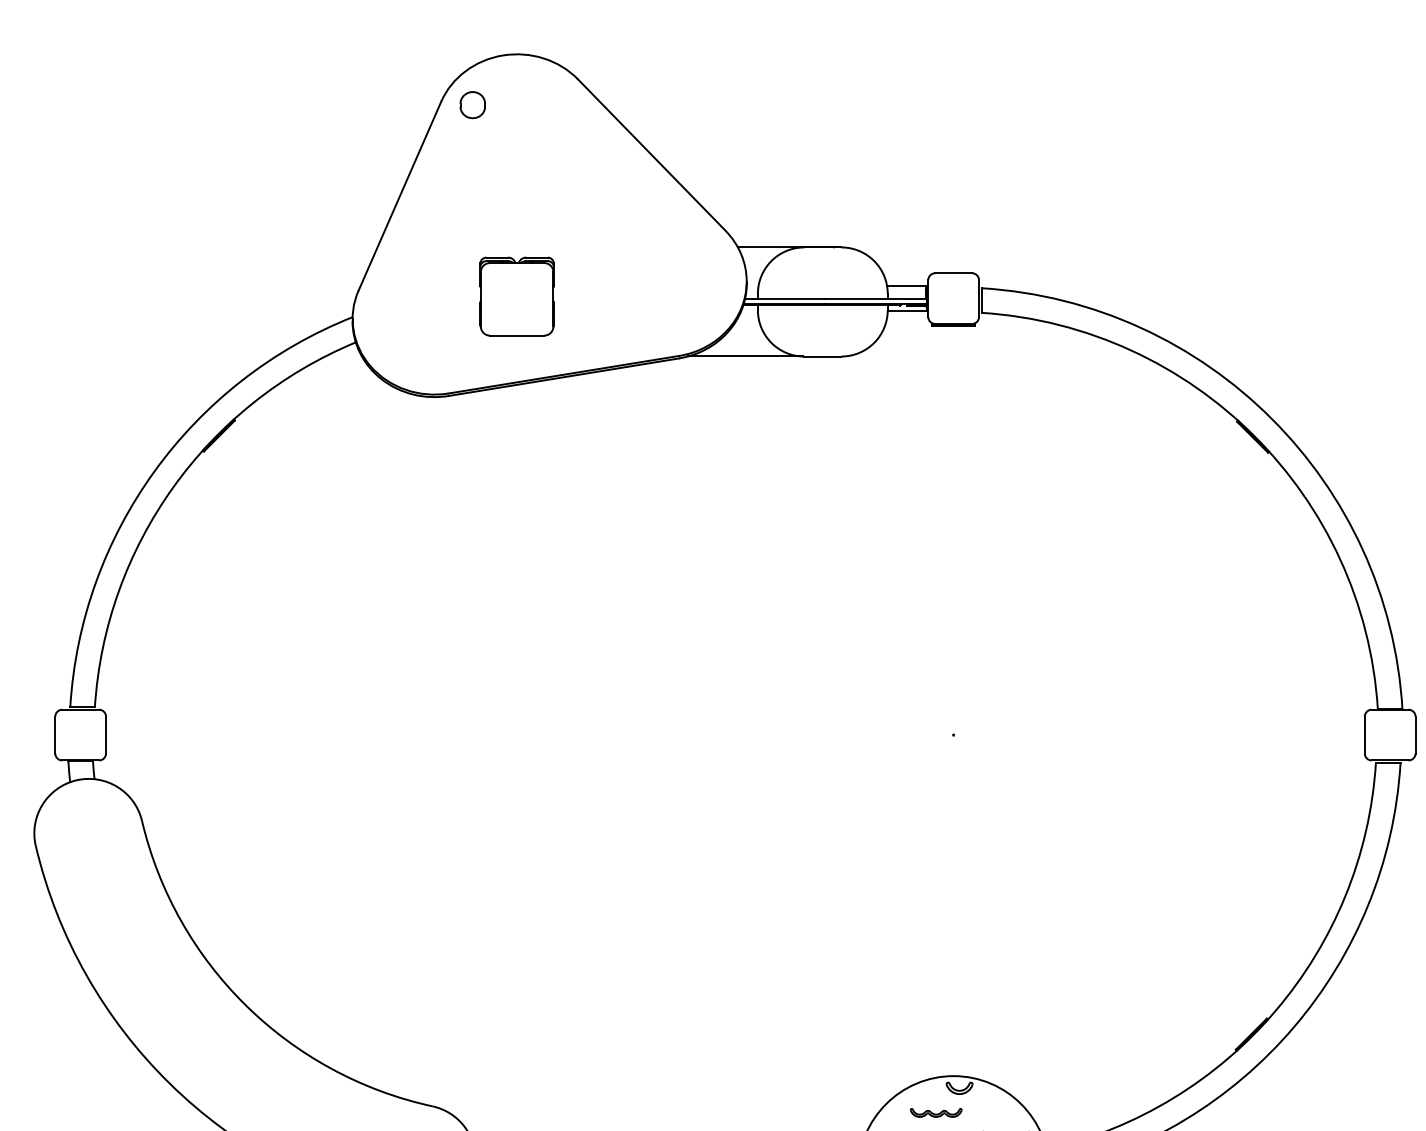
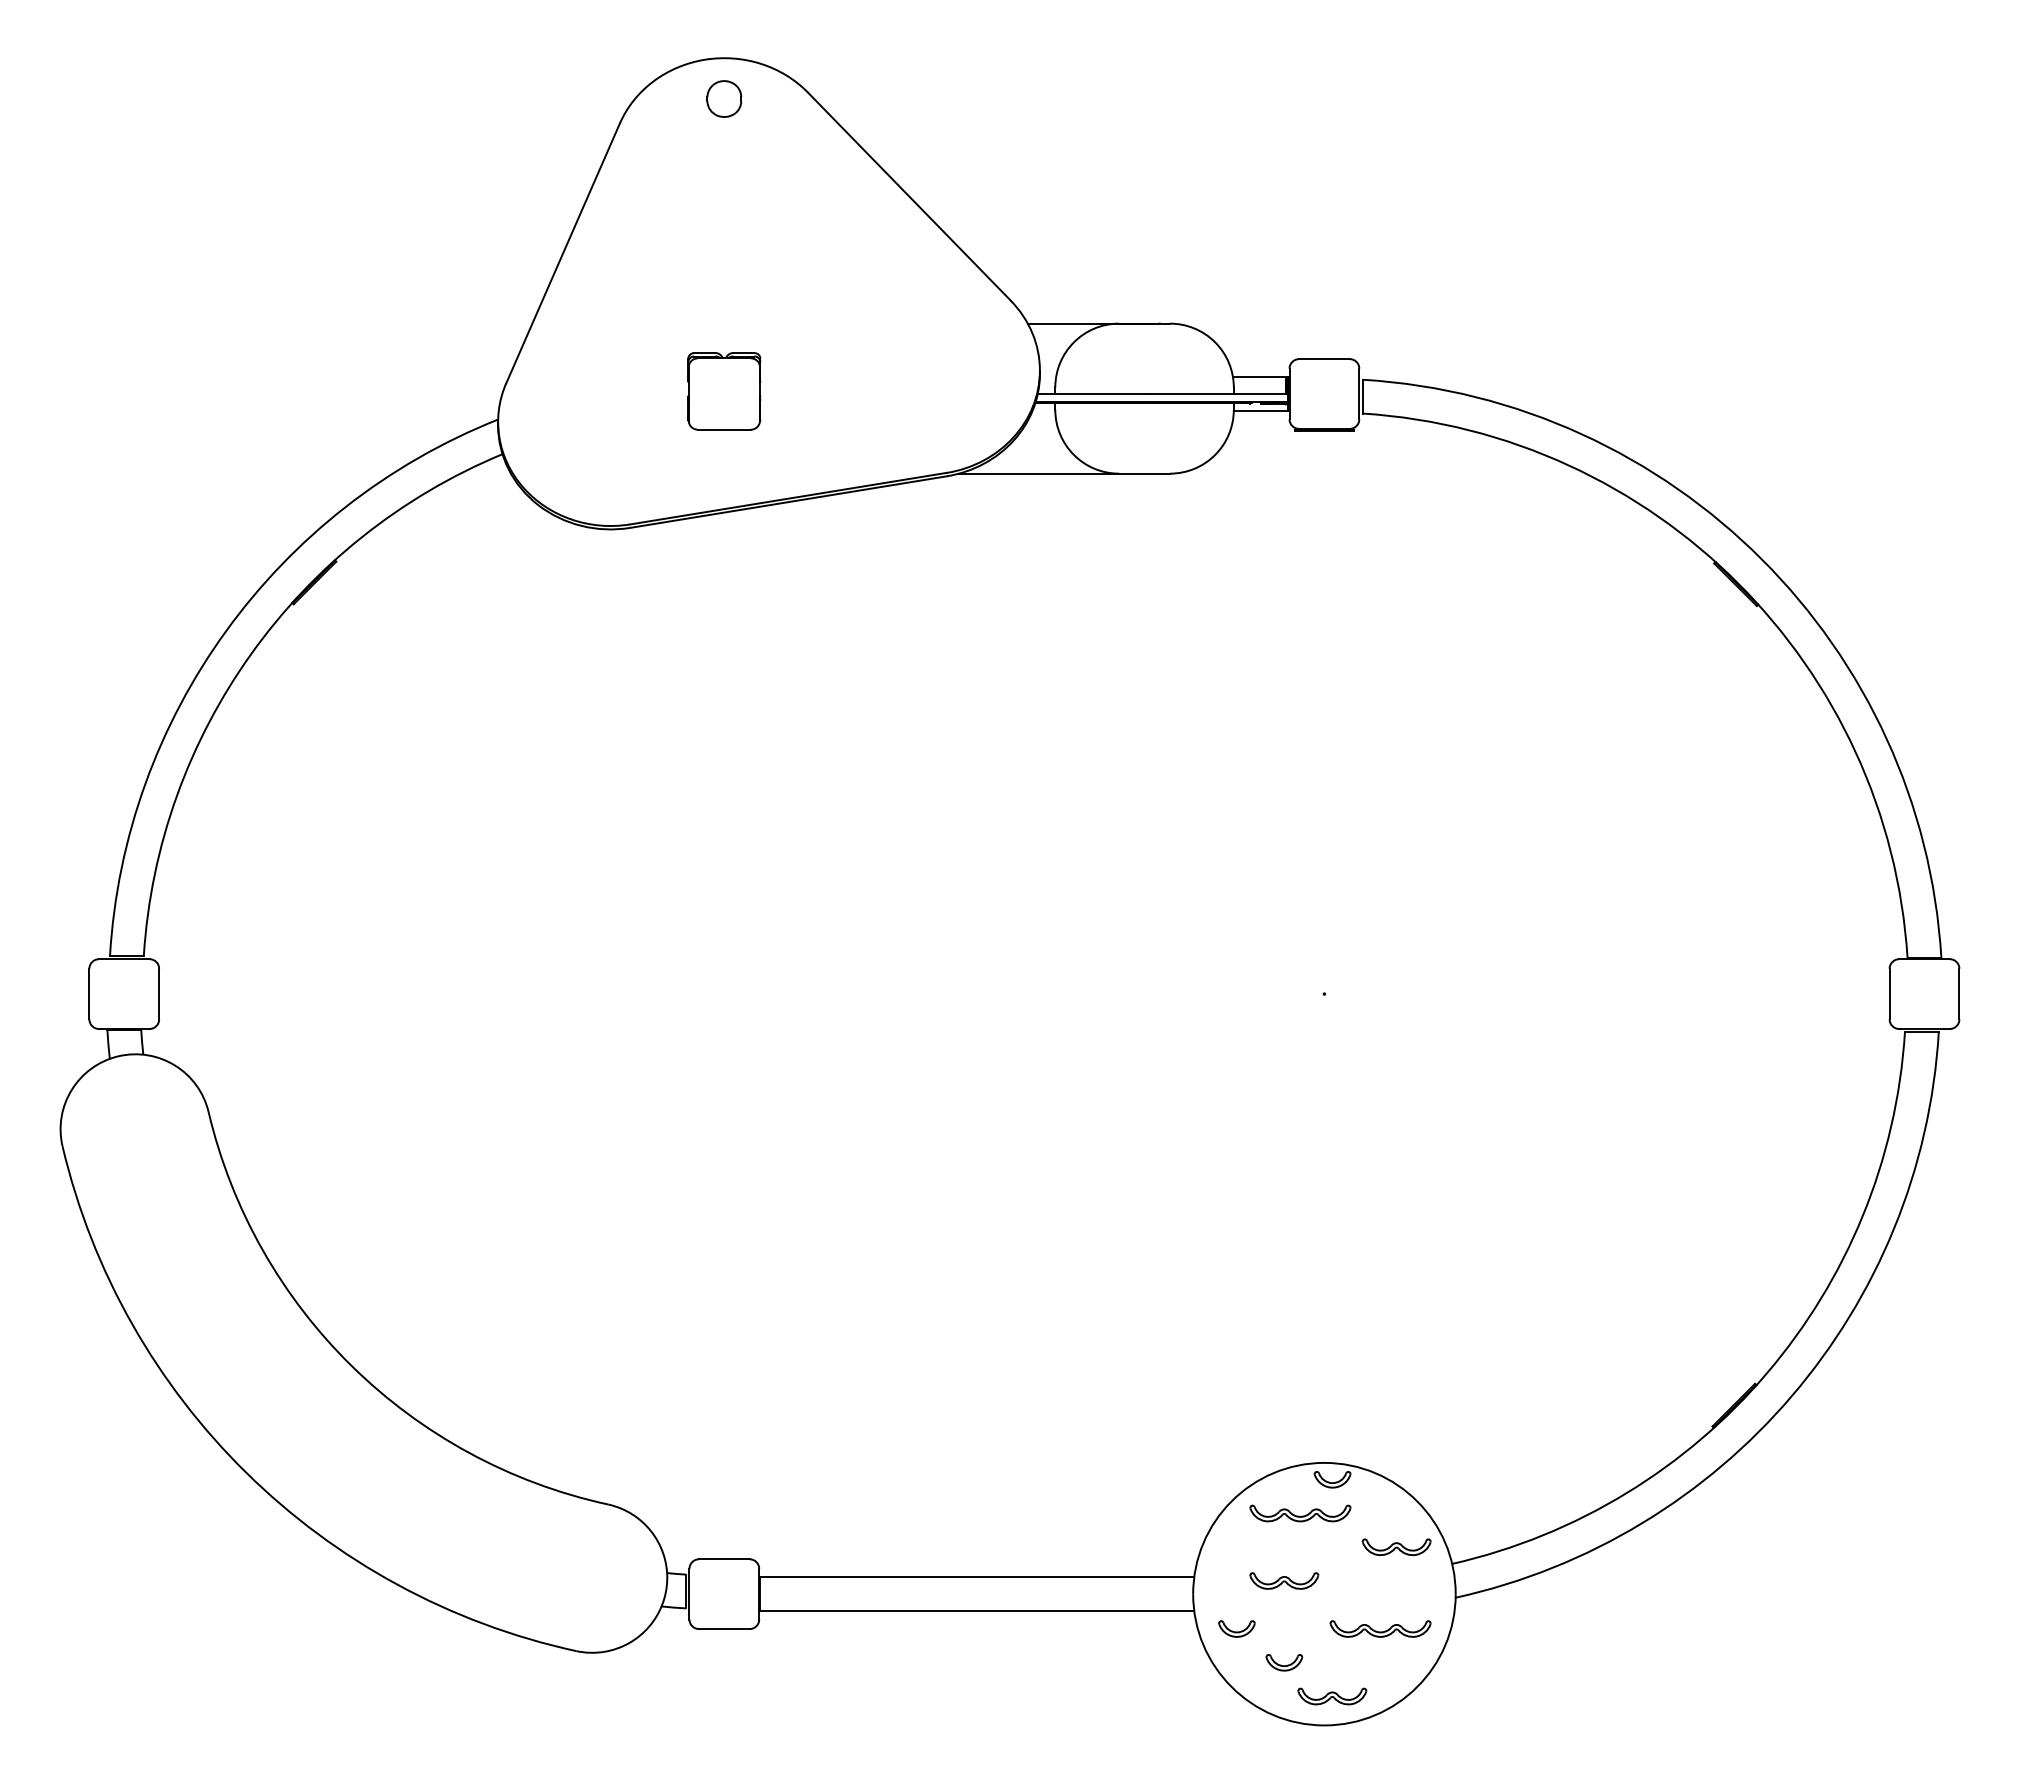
part: (472, 104) -> (724, 98), moved
part: (517, 296) -> (724, 391), size x0.71
part: (936, 1112) -> (1300, 1513), size x1.43

